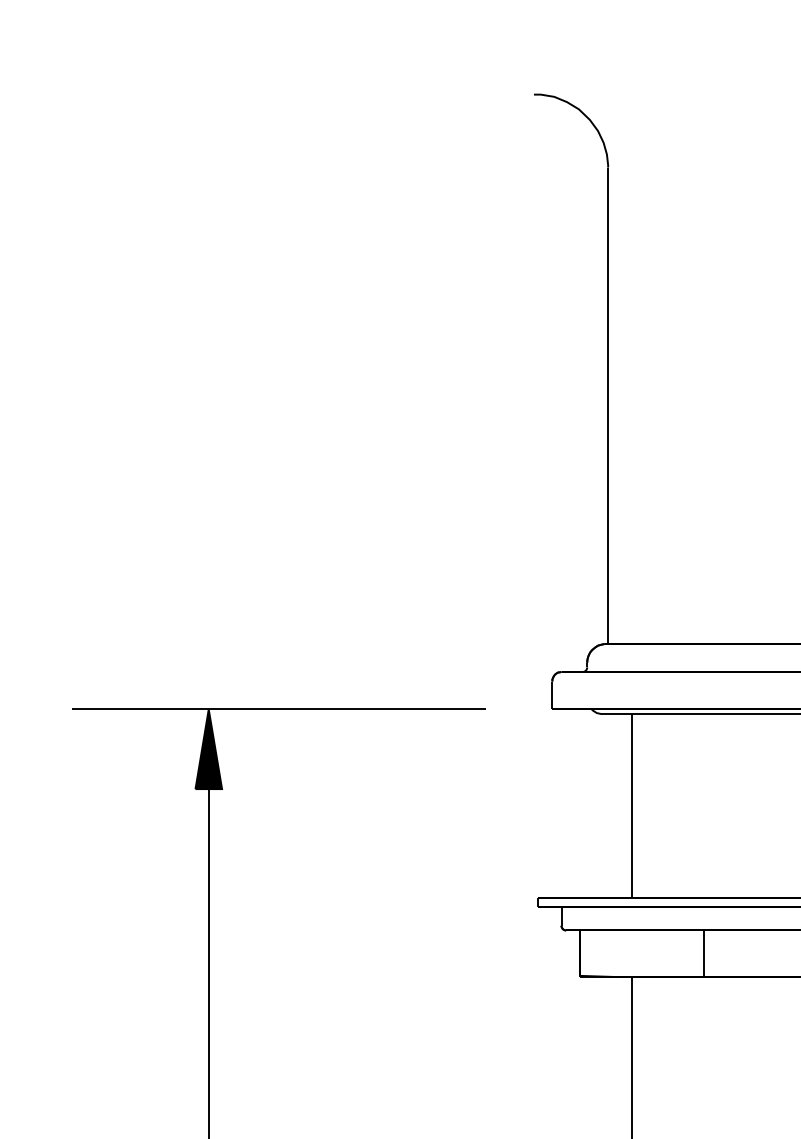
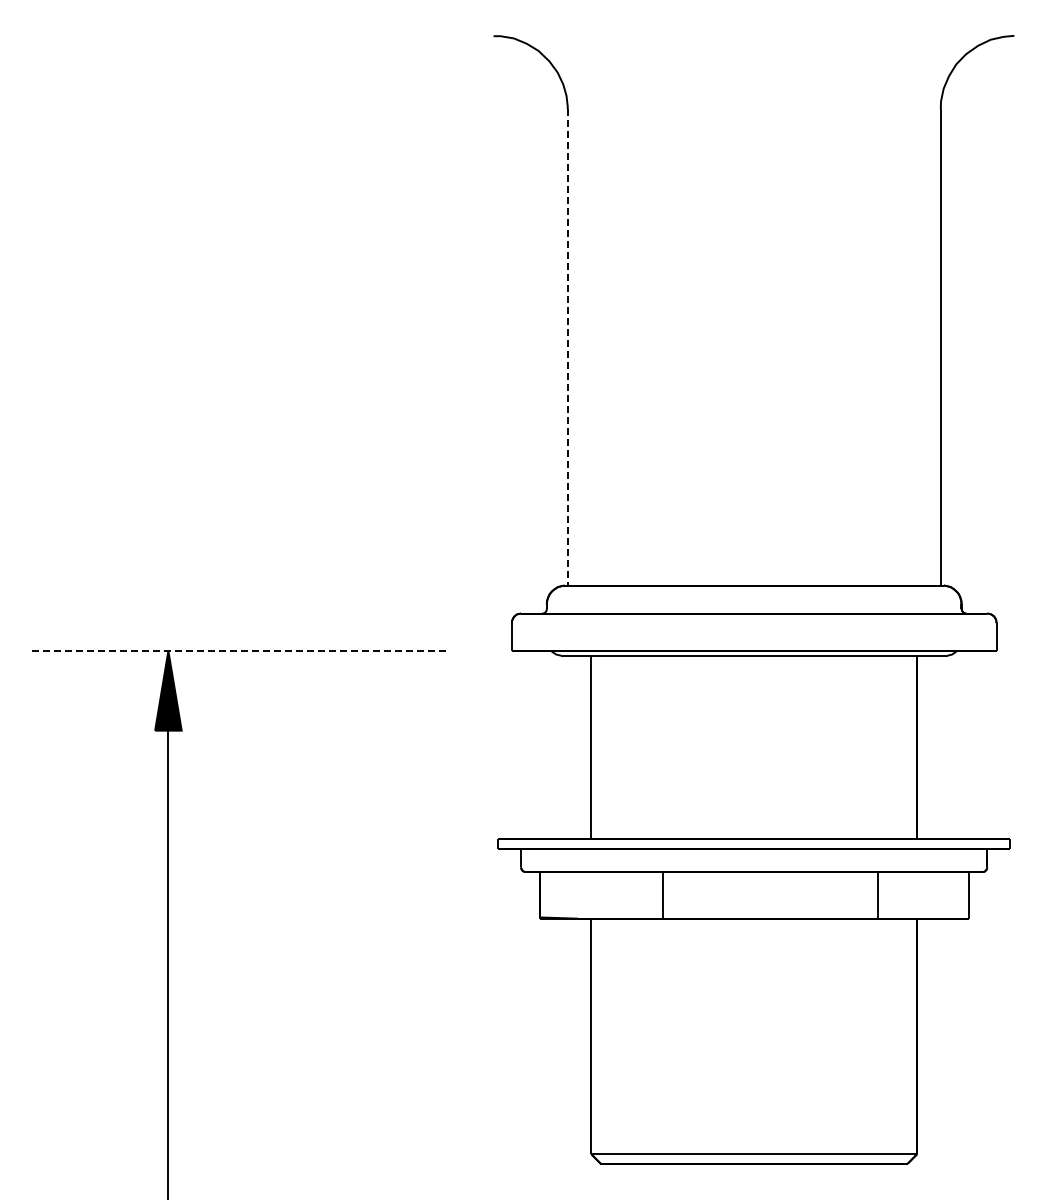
line: (607, 405) -> (567, 347), solid -> dashed
line: (279, 708) -> (239, 650), solid -> dashed

